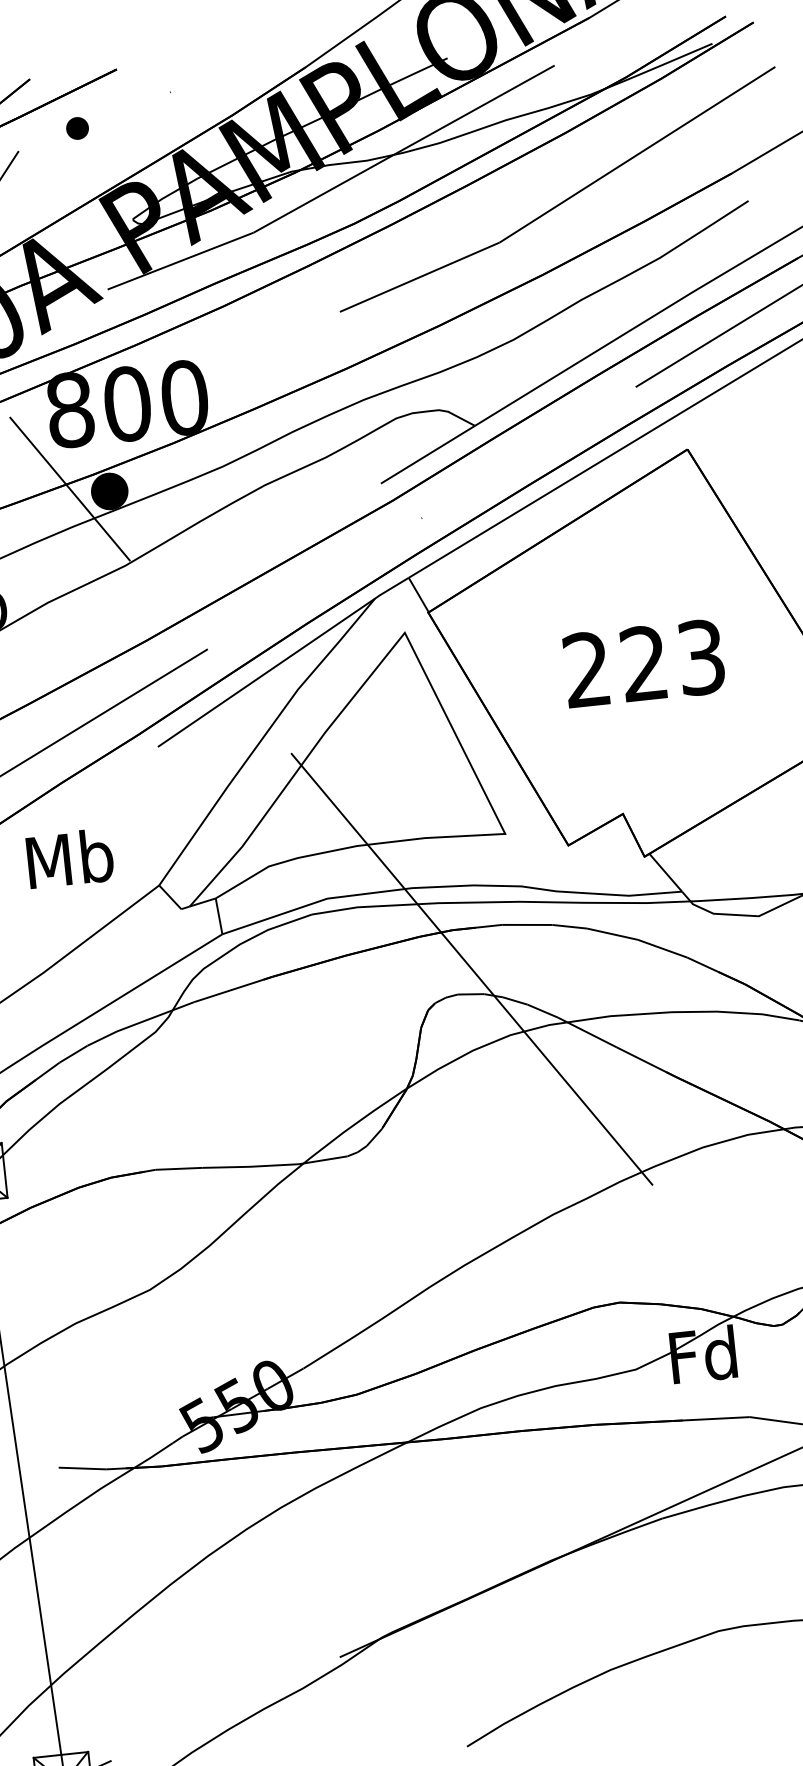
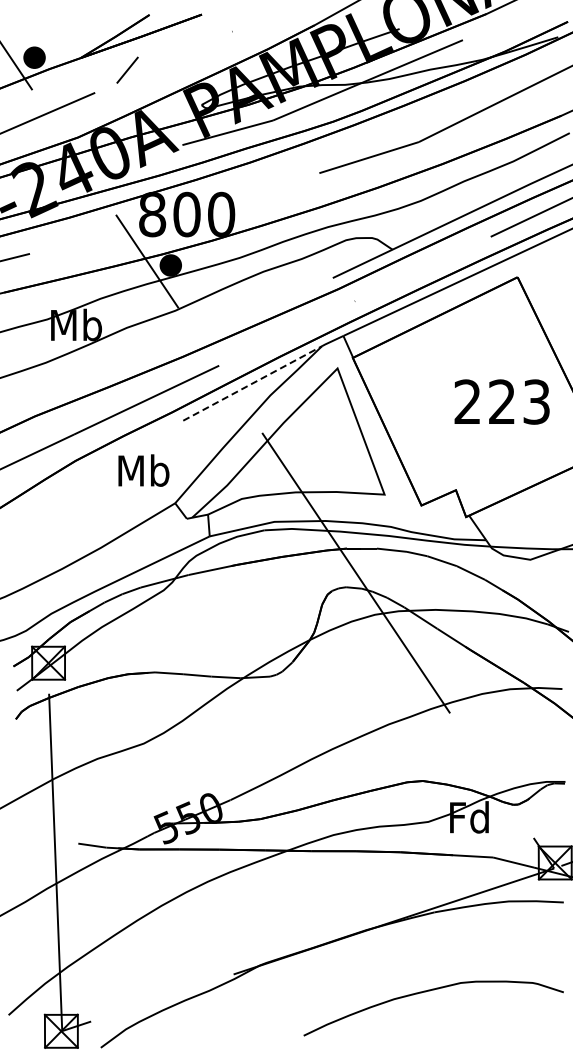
part: (76, 127) -> (174, 46), removed
text: (642, 662) -> (501, 401), moved
line: (266, 672) -> (252, 383), solid -> dashed
text: (69, 858) -> (143, 470), moved

